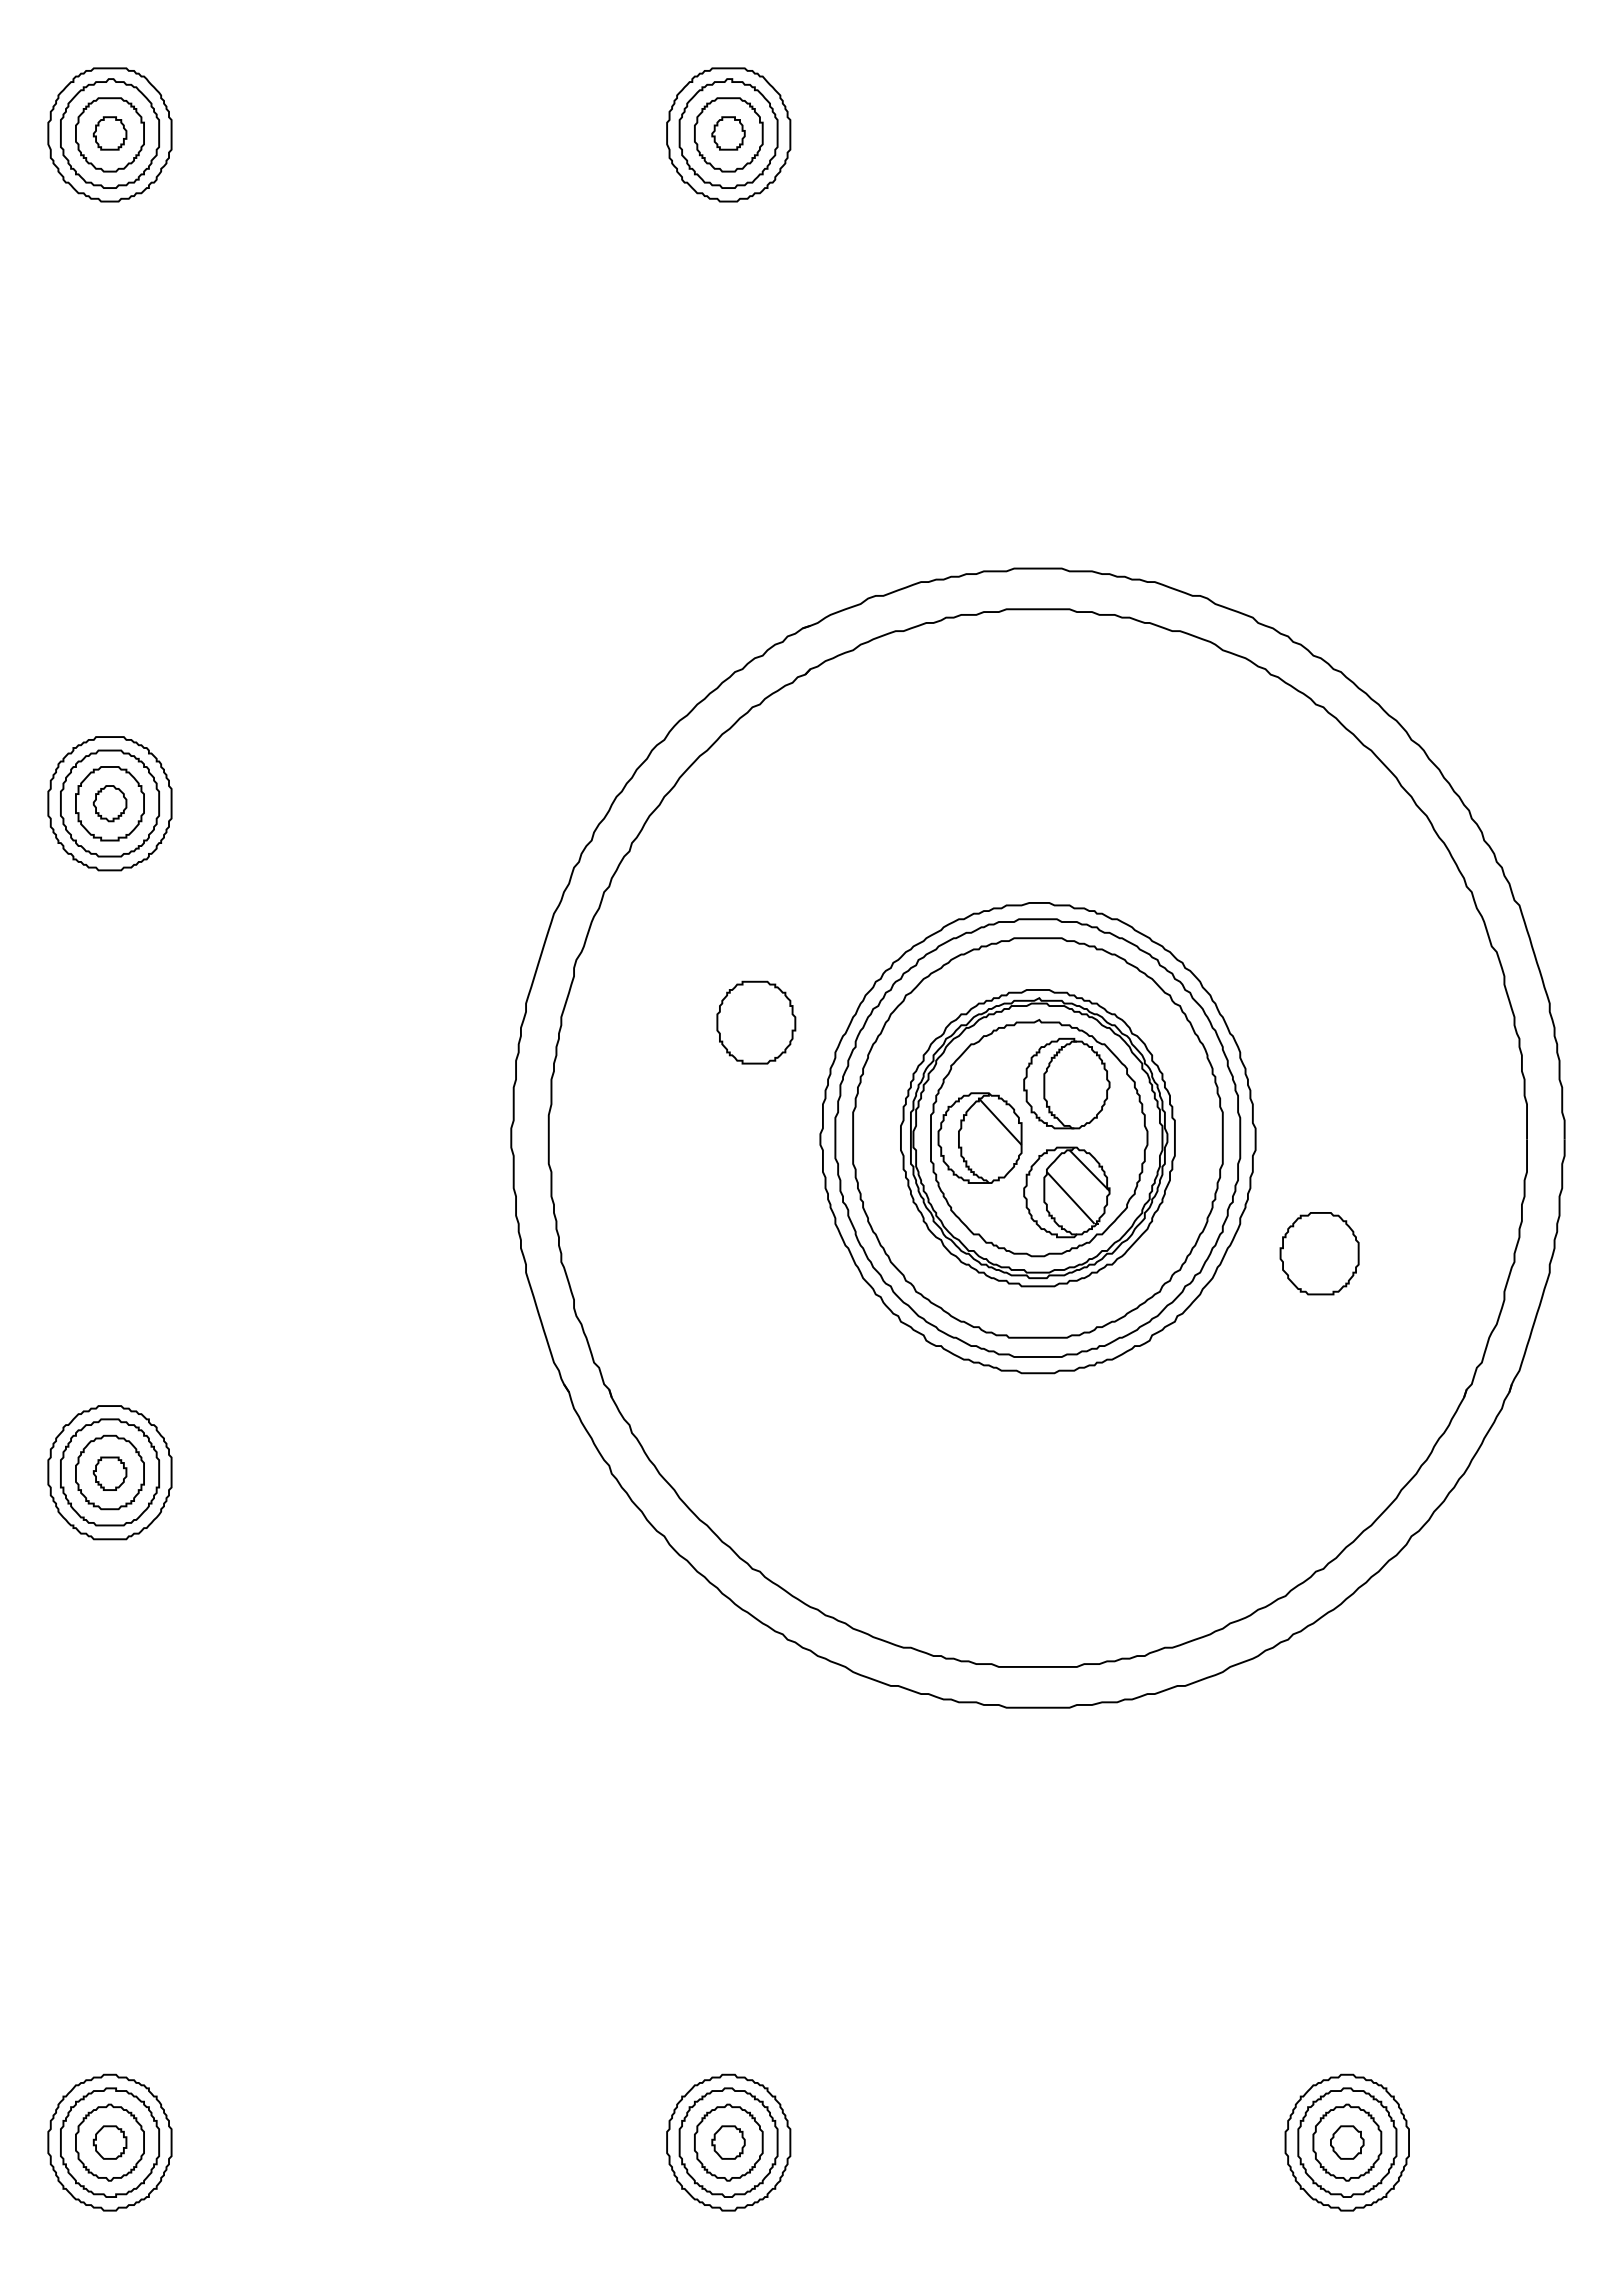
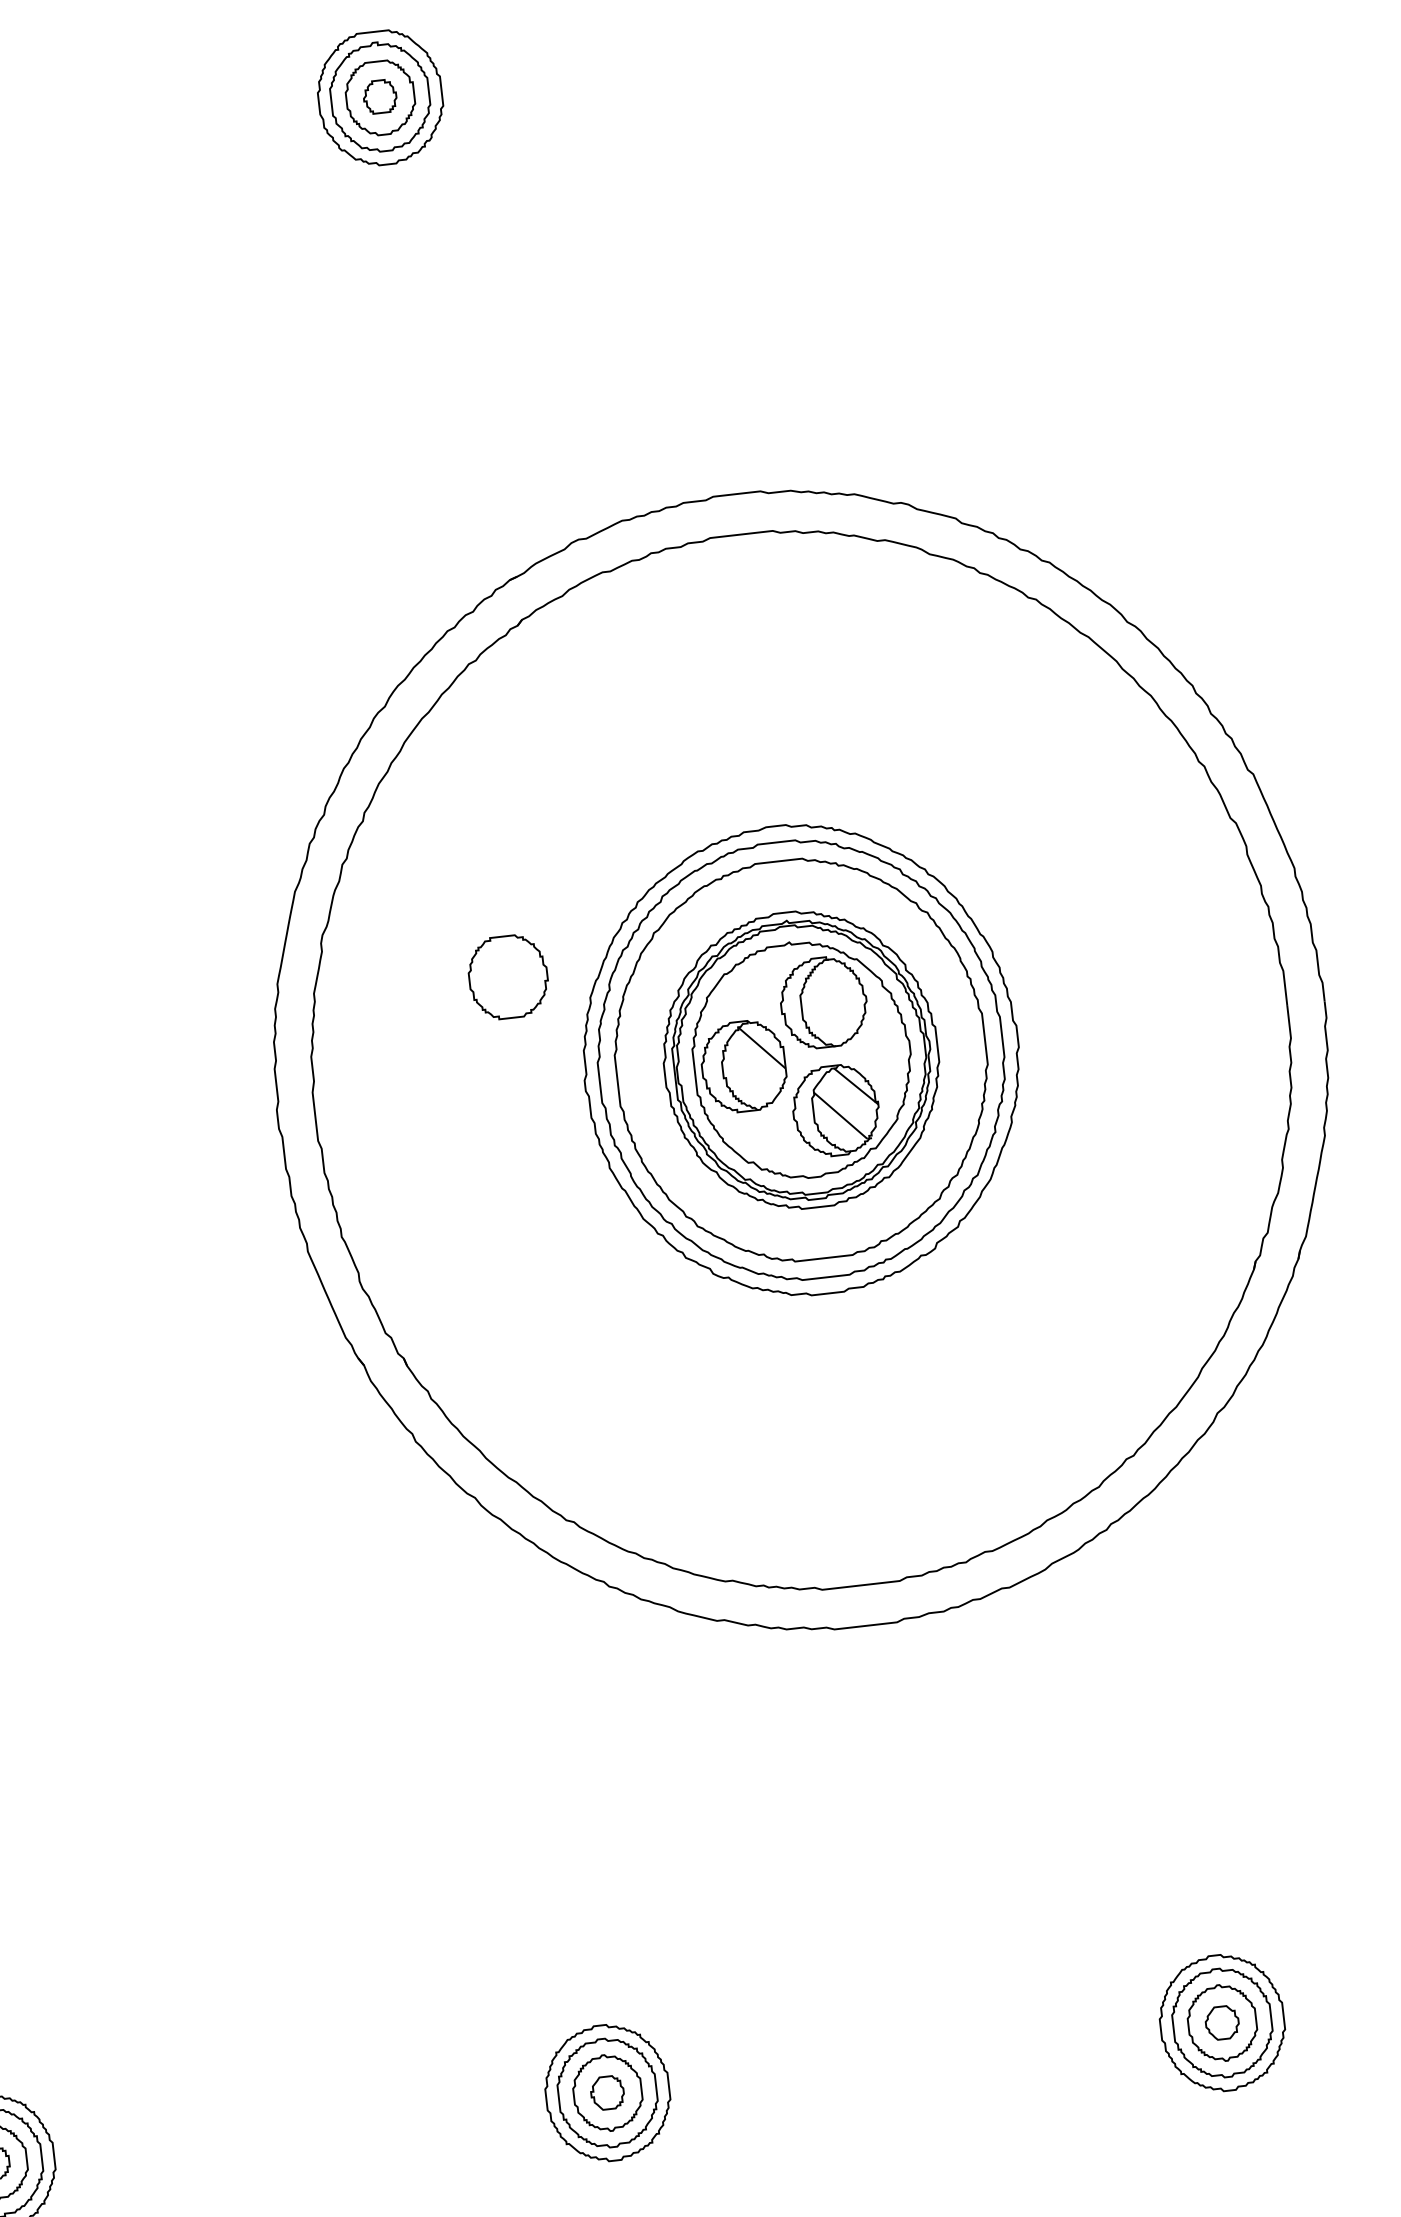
part: (1319, 1253) -> (1094, 1142), removed

